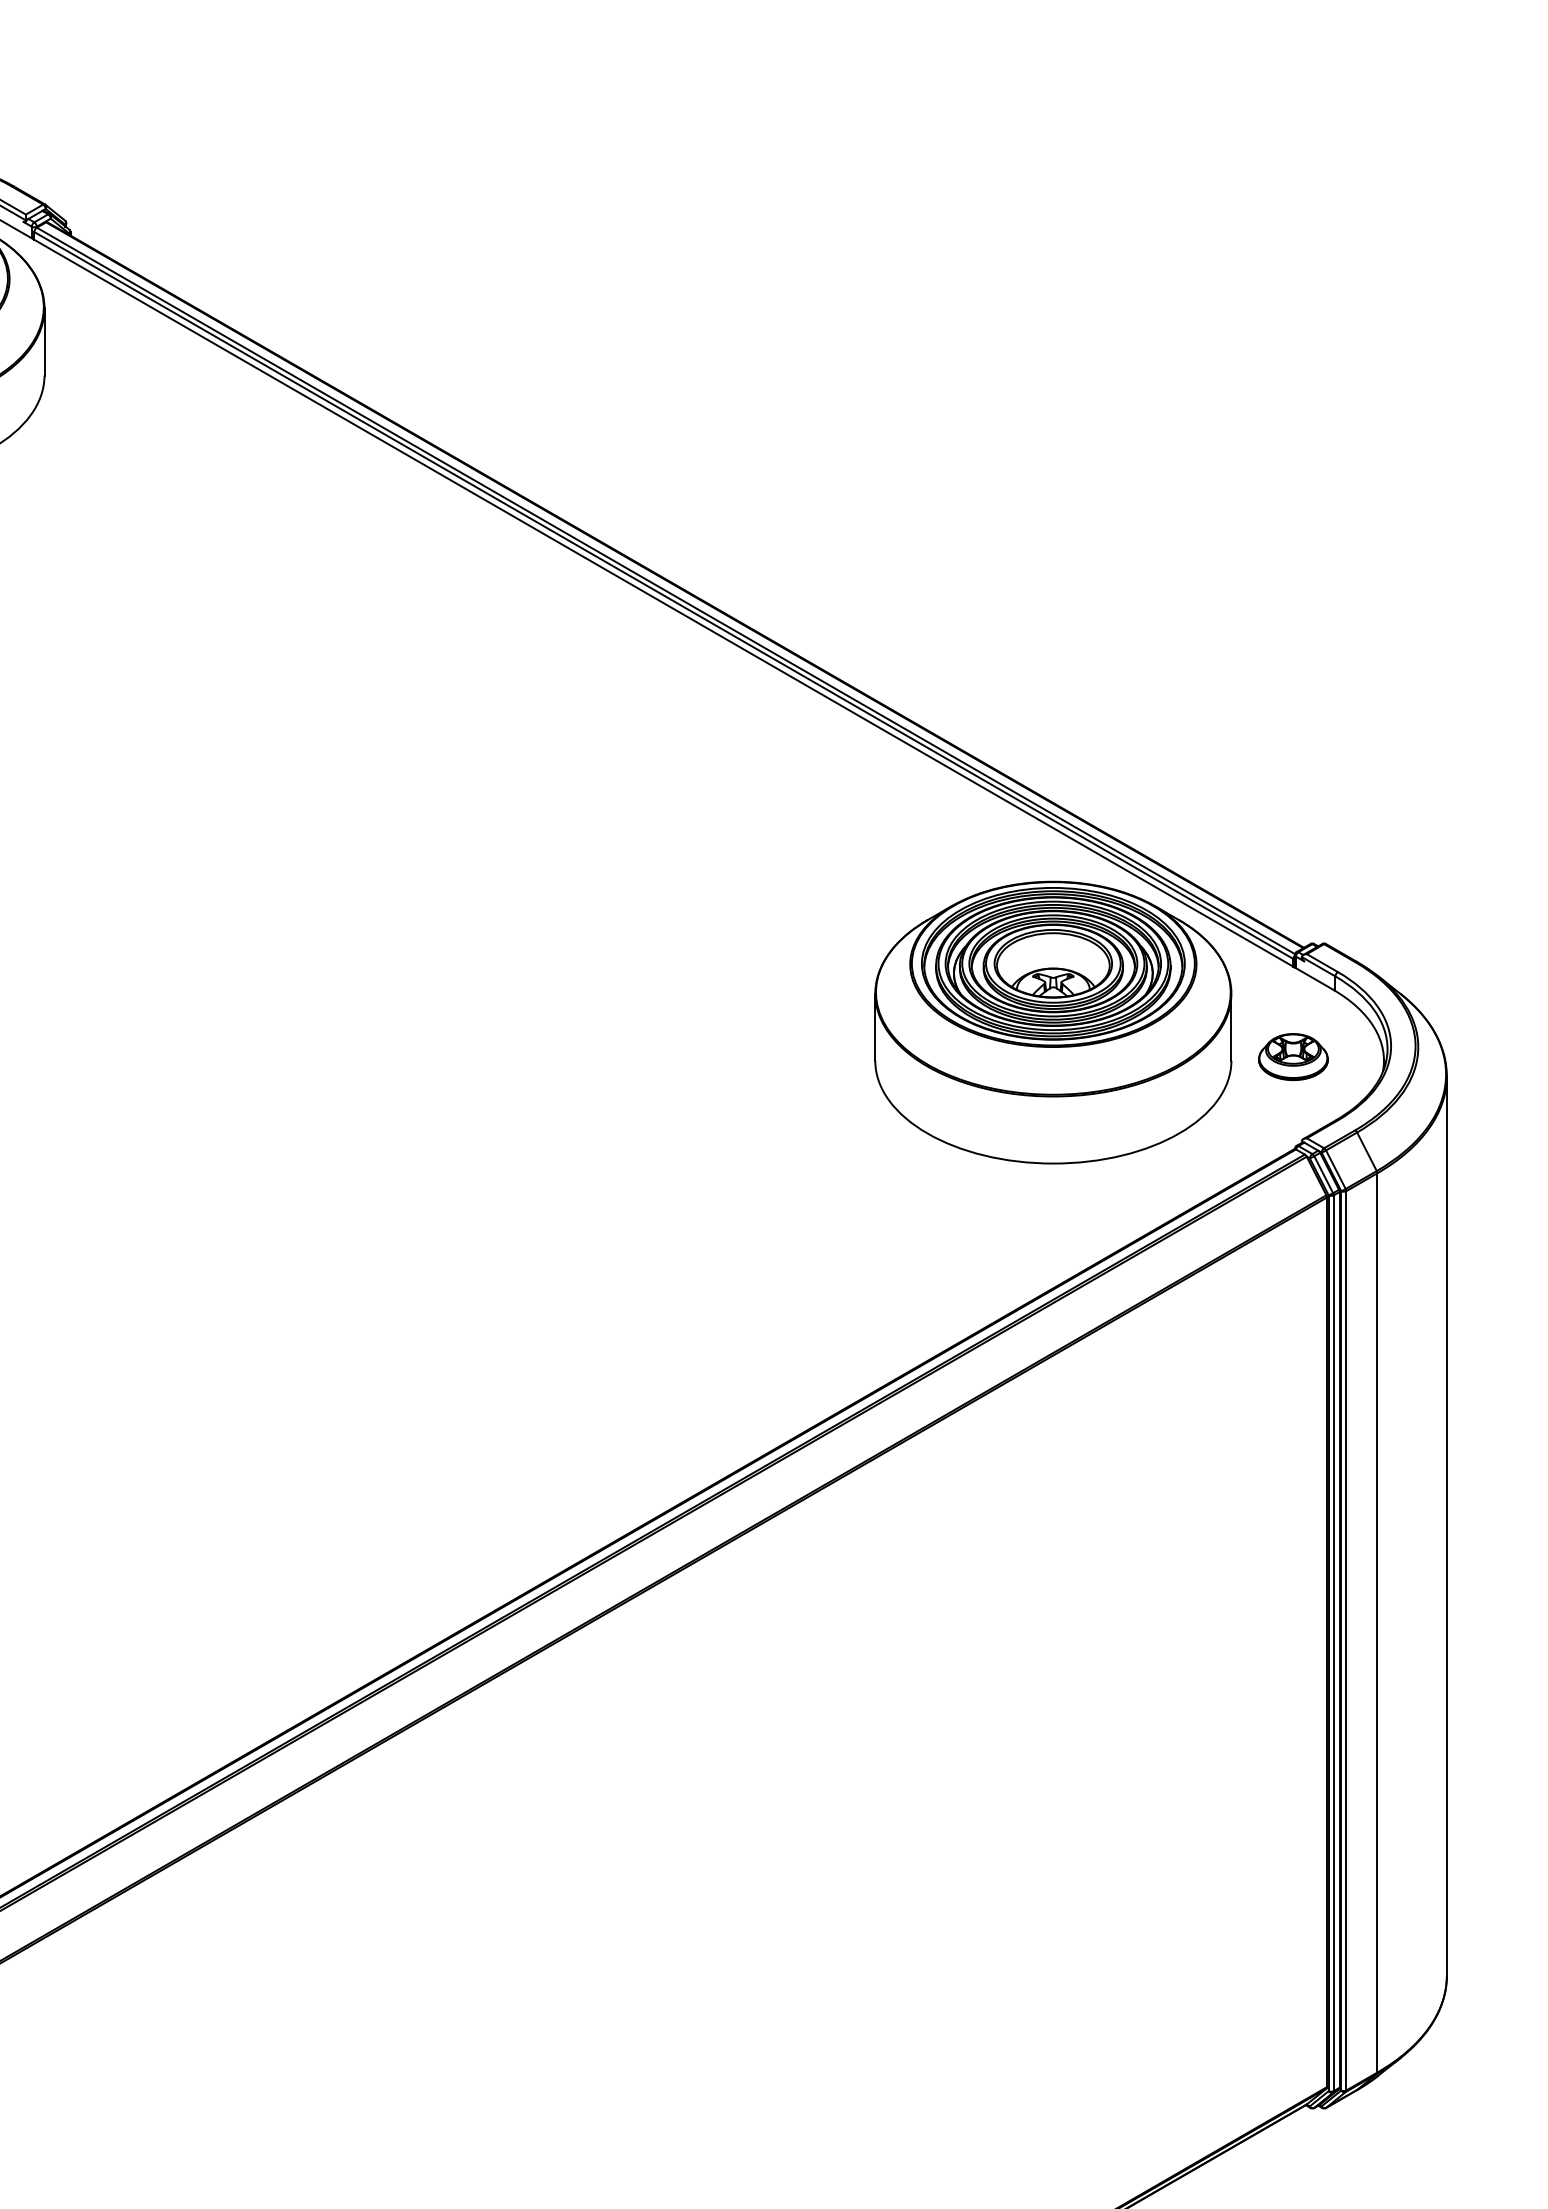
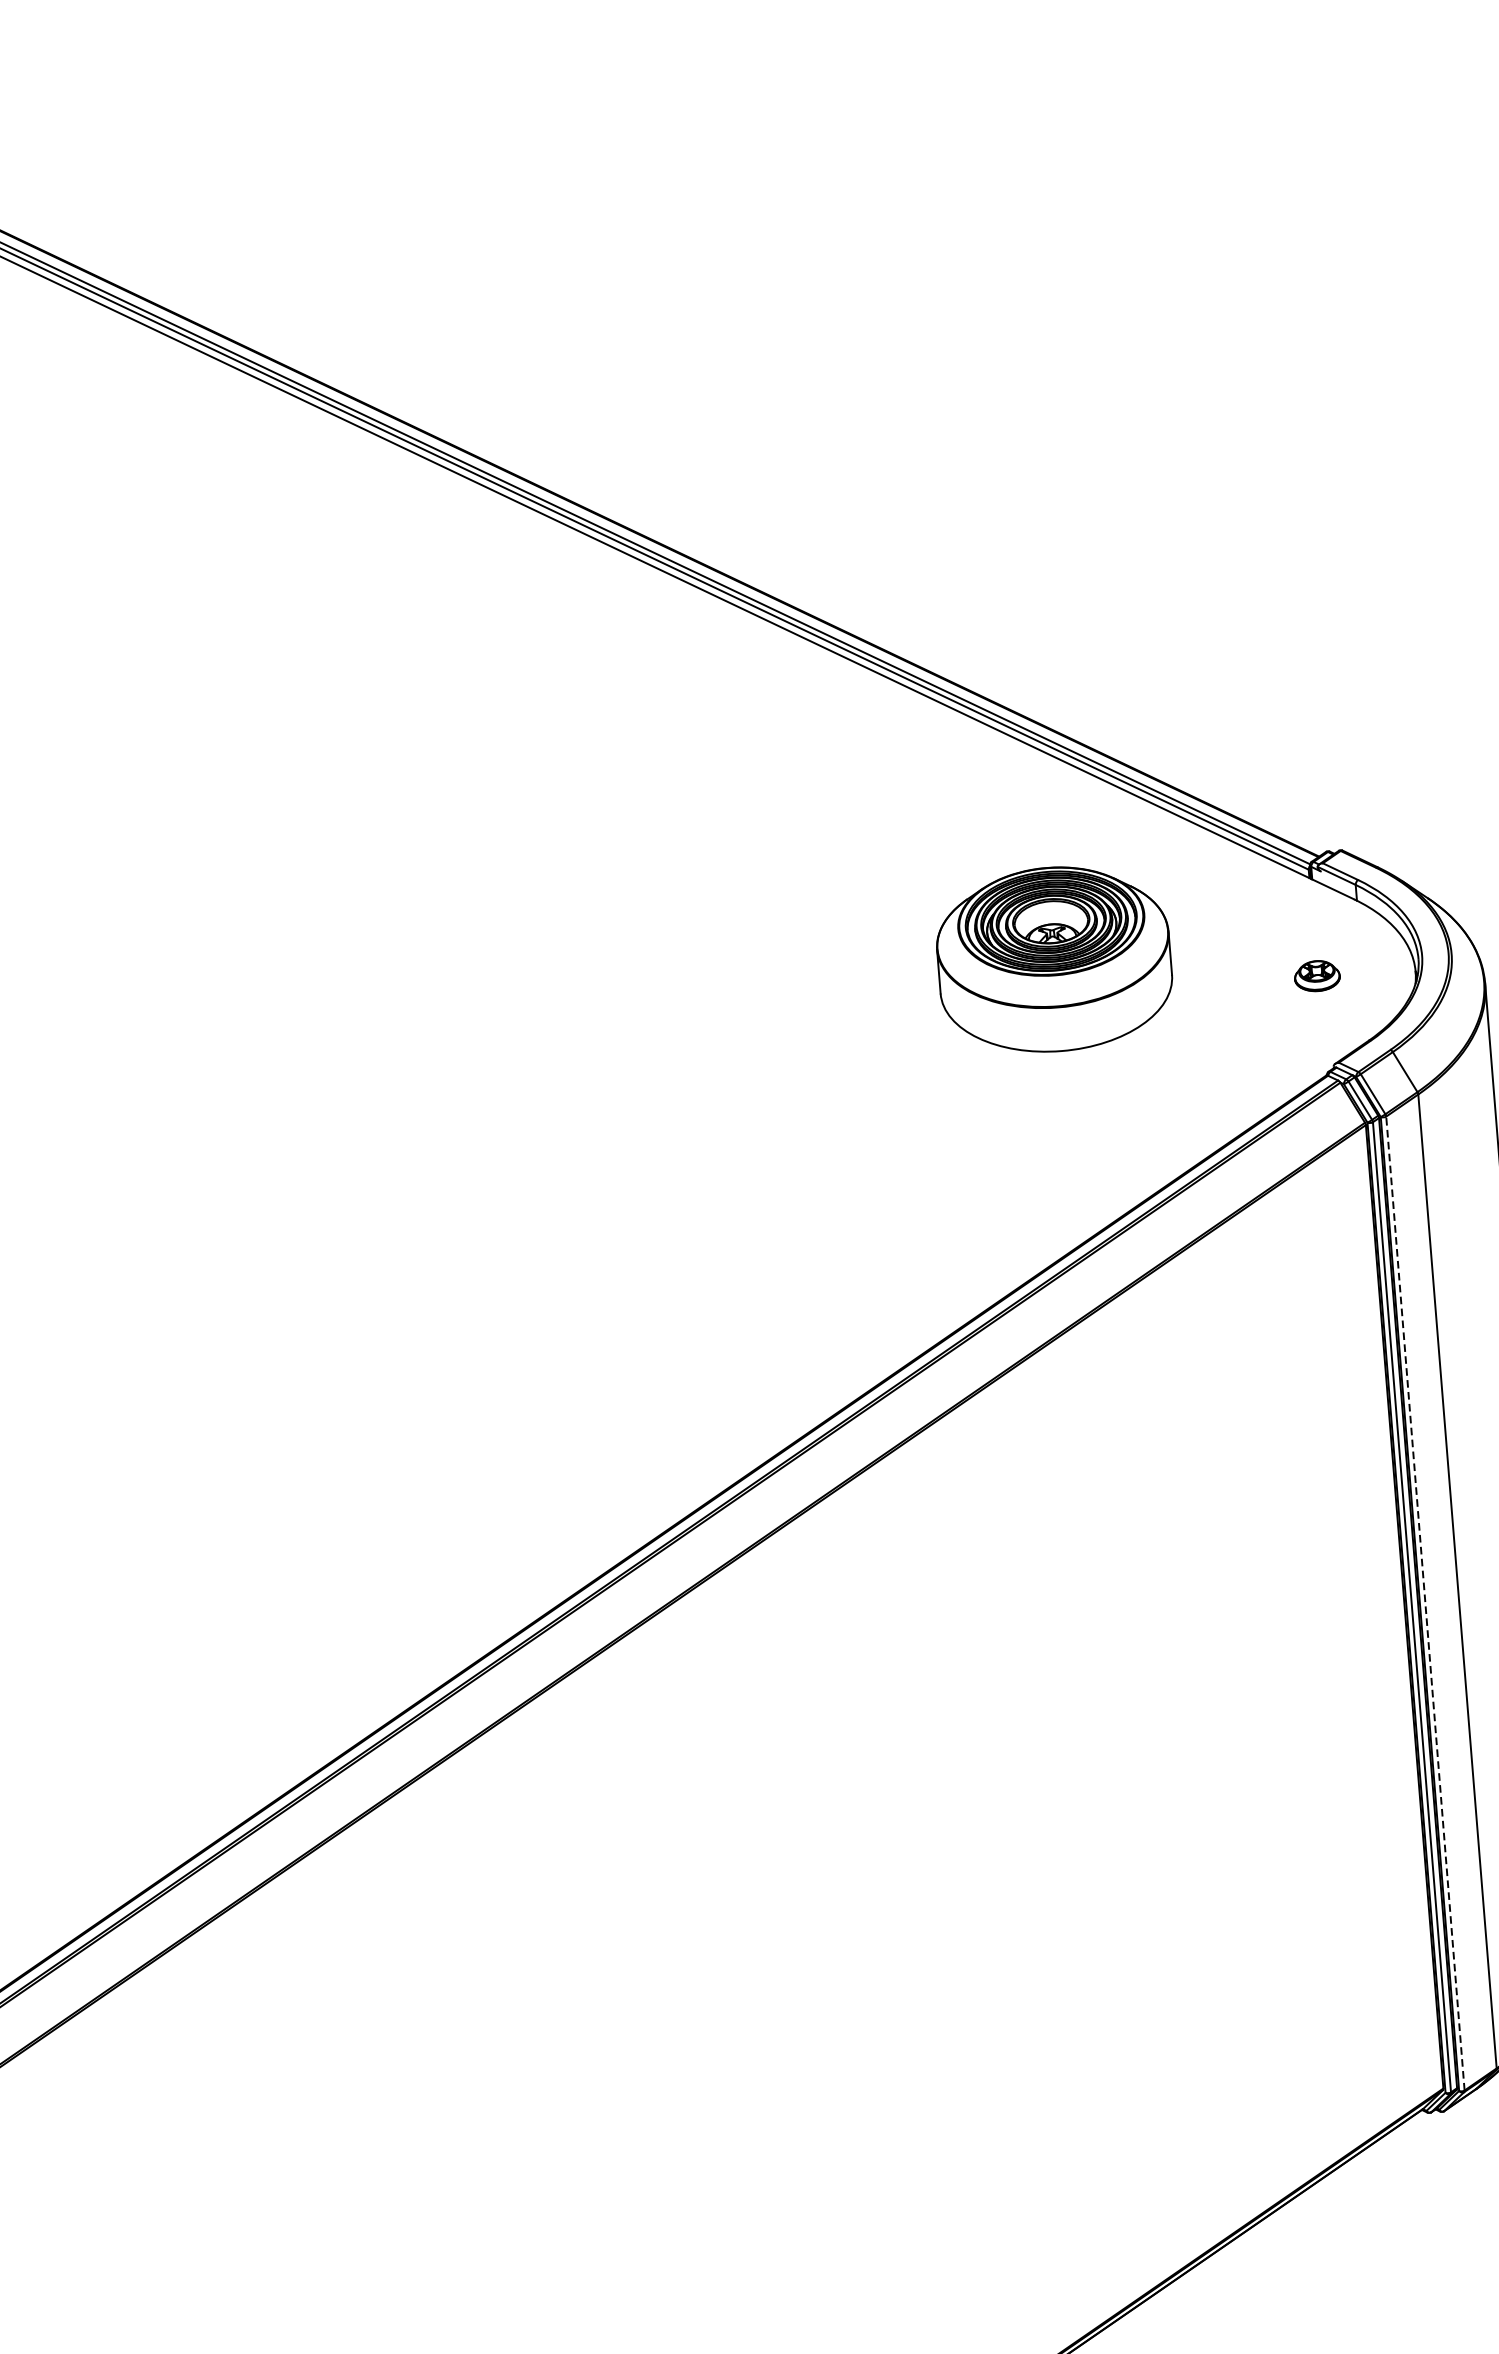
part: (1053, 1022) -> (1054, 959), size x0.6
part: (1293, 1057) -> (1317, 976), size x0.6
line: (1346, 1640) -> (1425, 1603), solid -> dashed

